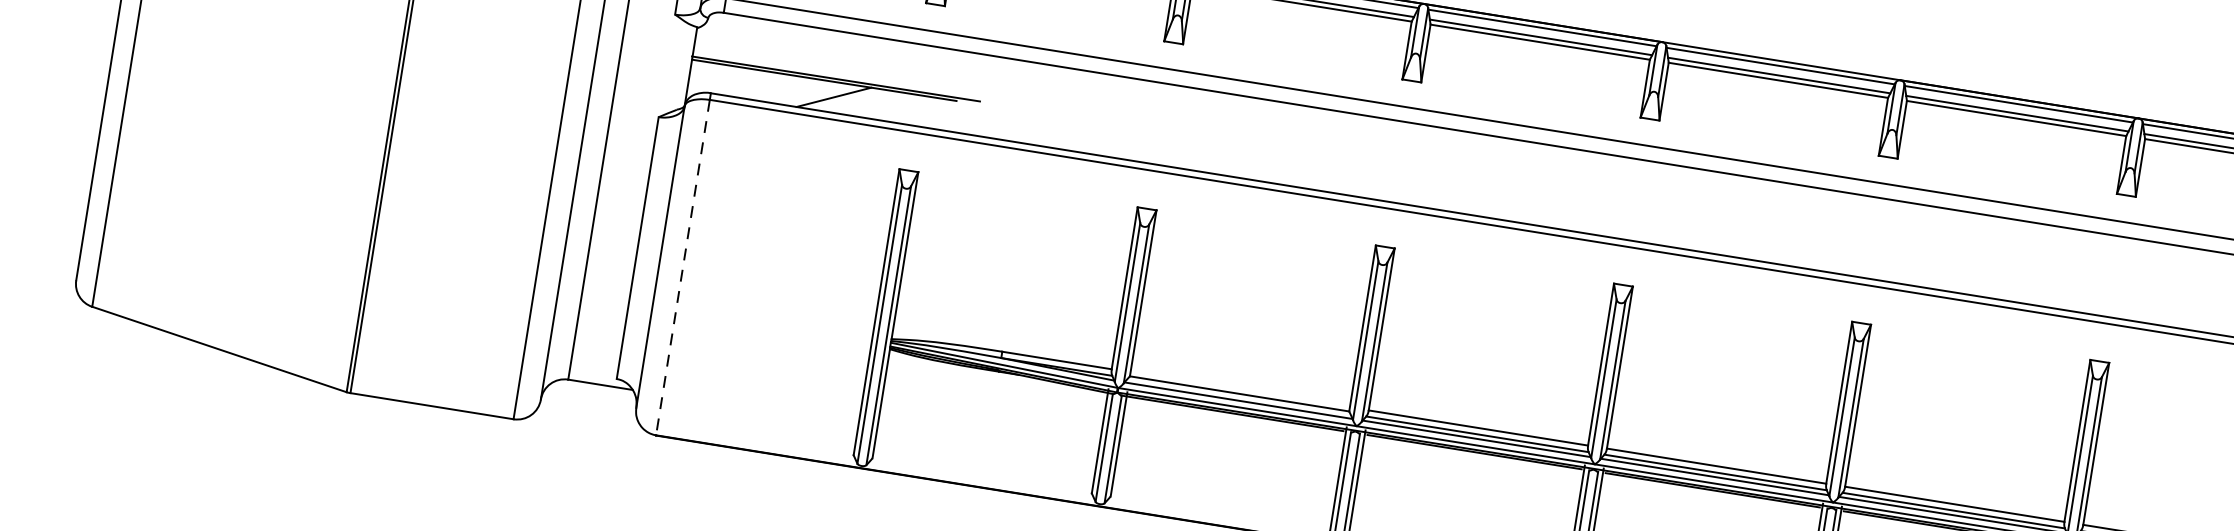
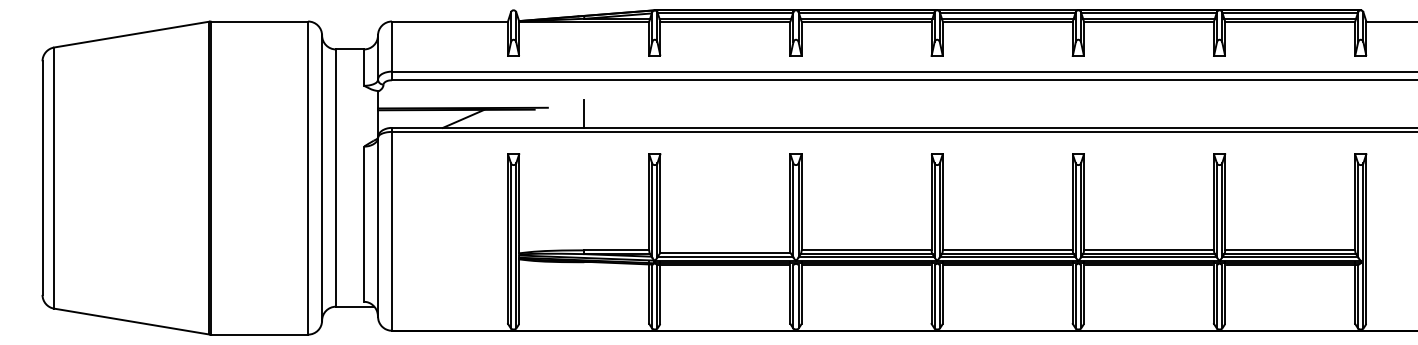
line: (1039, 120) -> (584, 113), added
line: (683, 268) -> (392, 231), dashed -> solid

